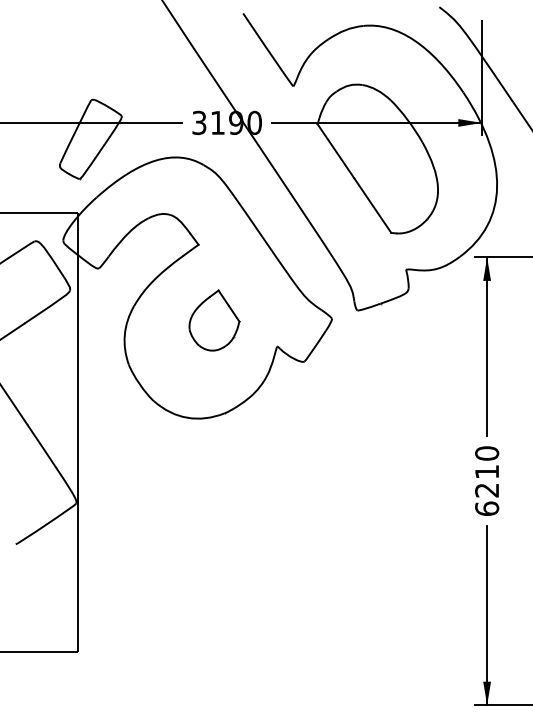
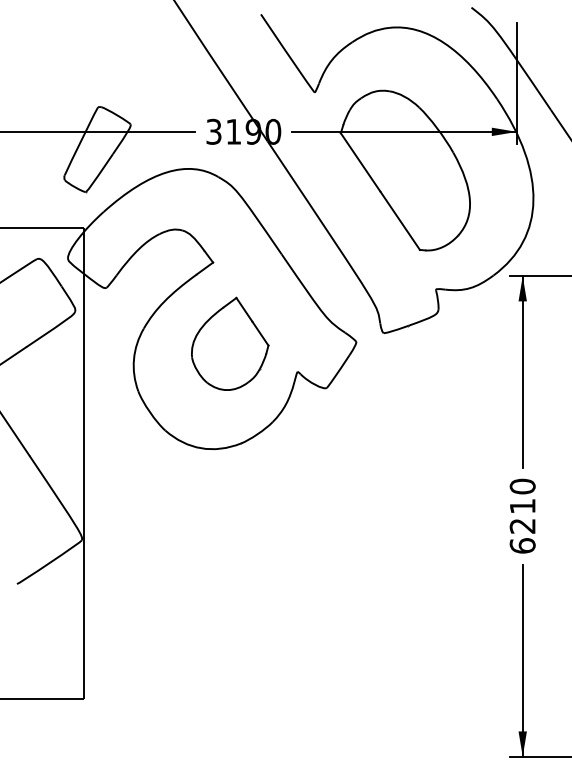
part: (214, 320) -> (230, 343), size x1.43

